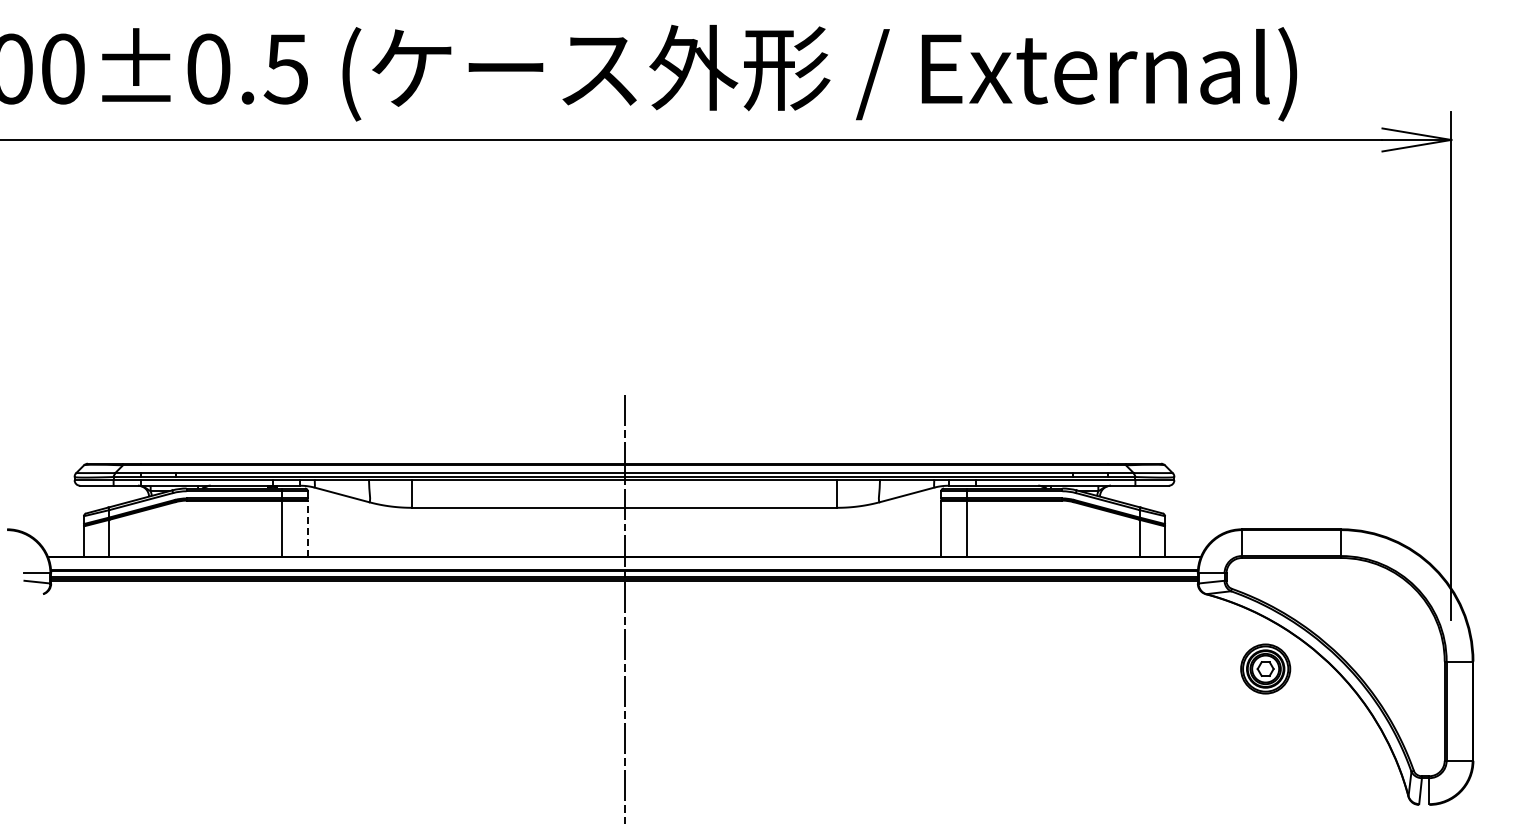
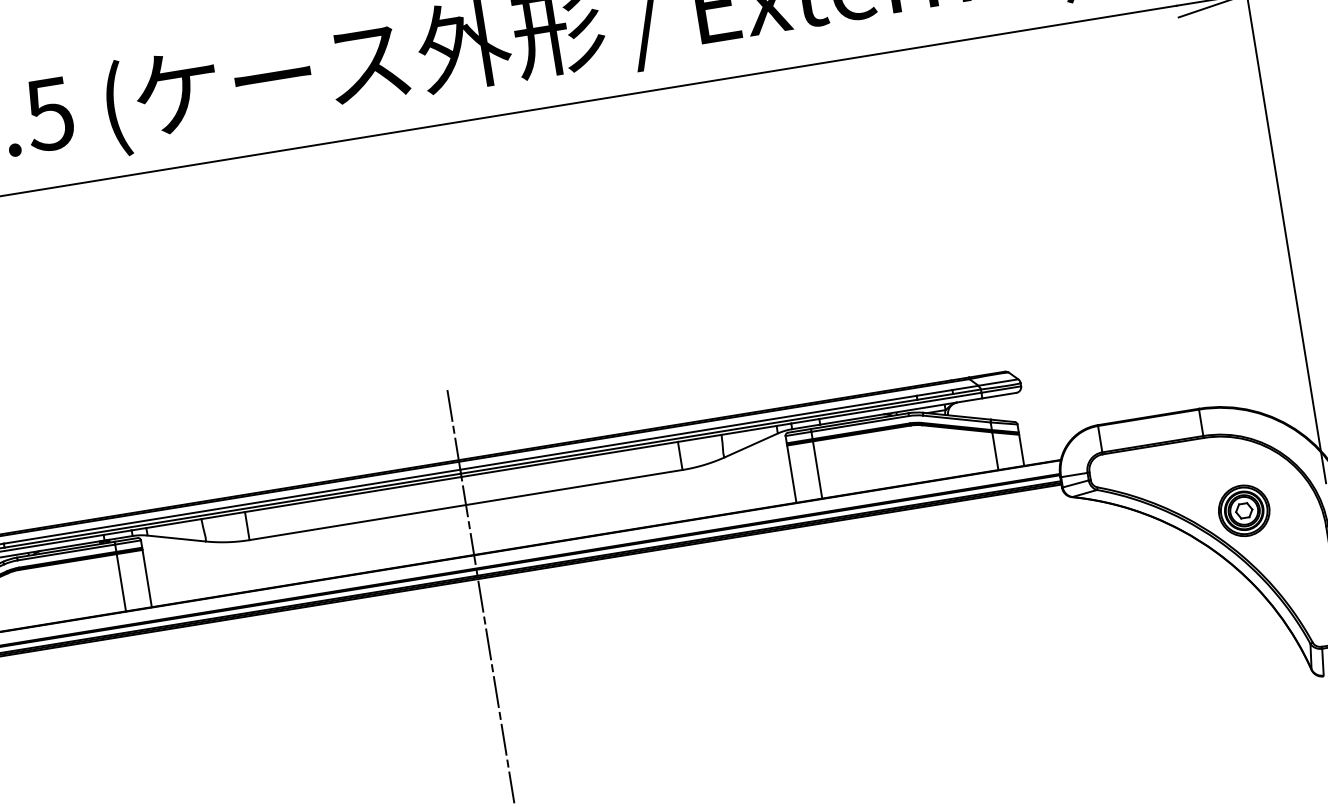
line: (307, 528) -> (146, 578), dashed -> solid
part: (1265, 668) -> (1243, 510), moved

